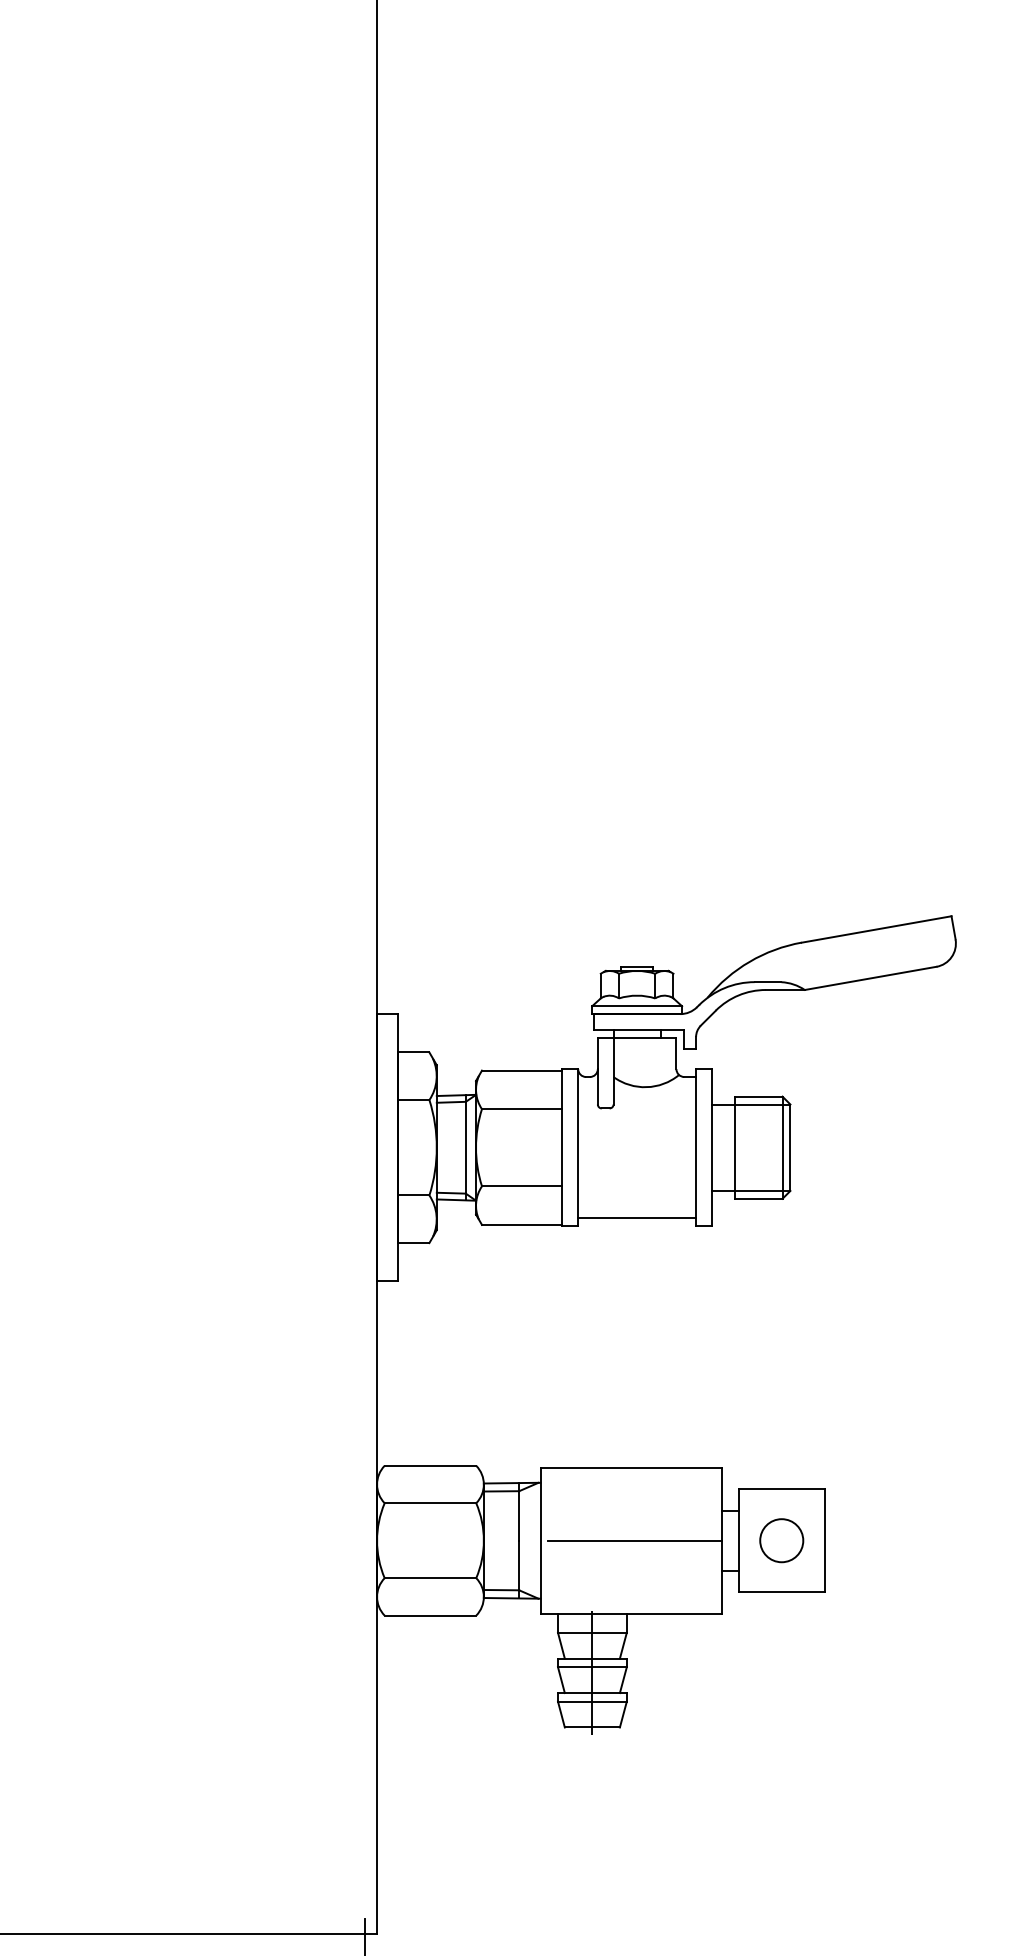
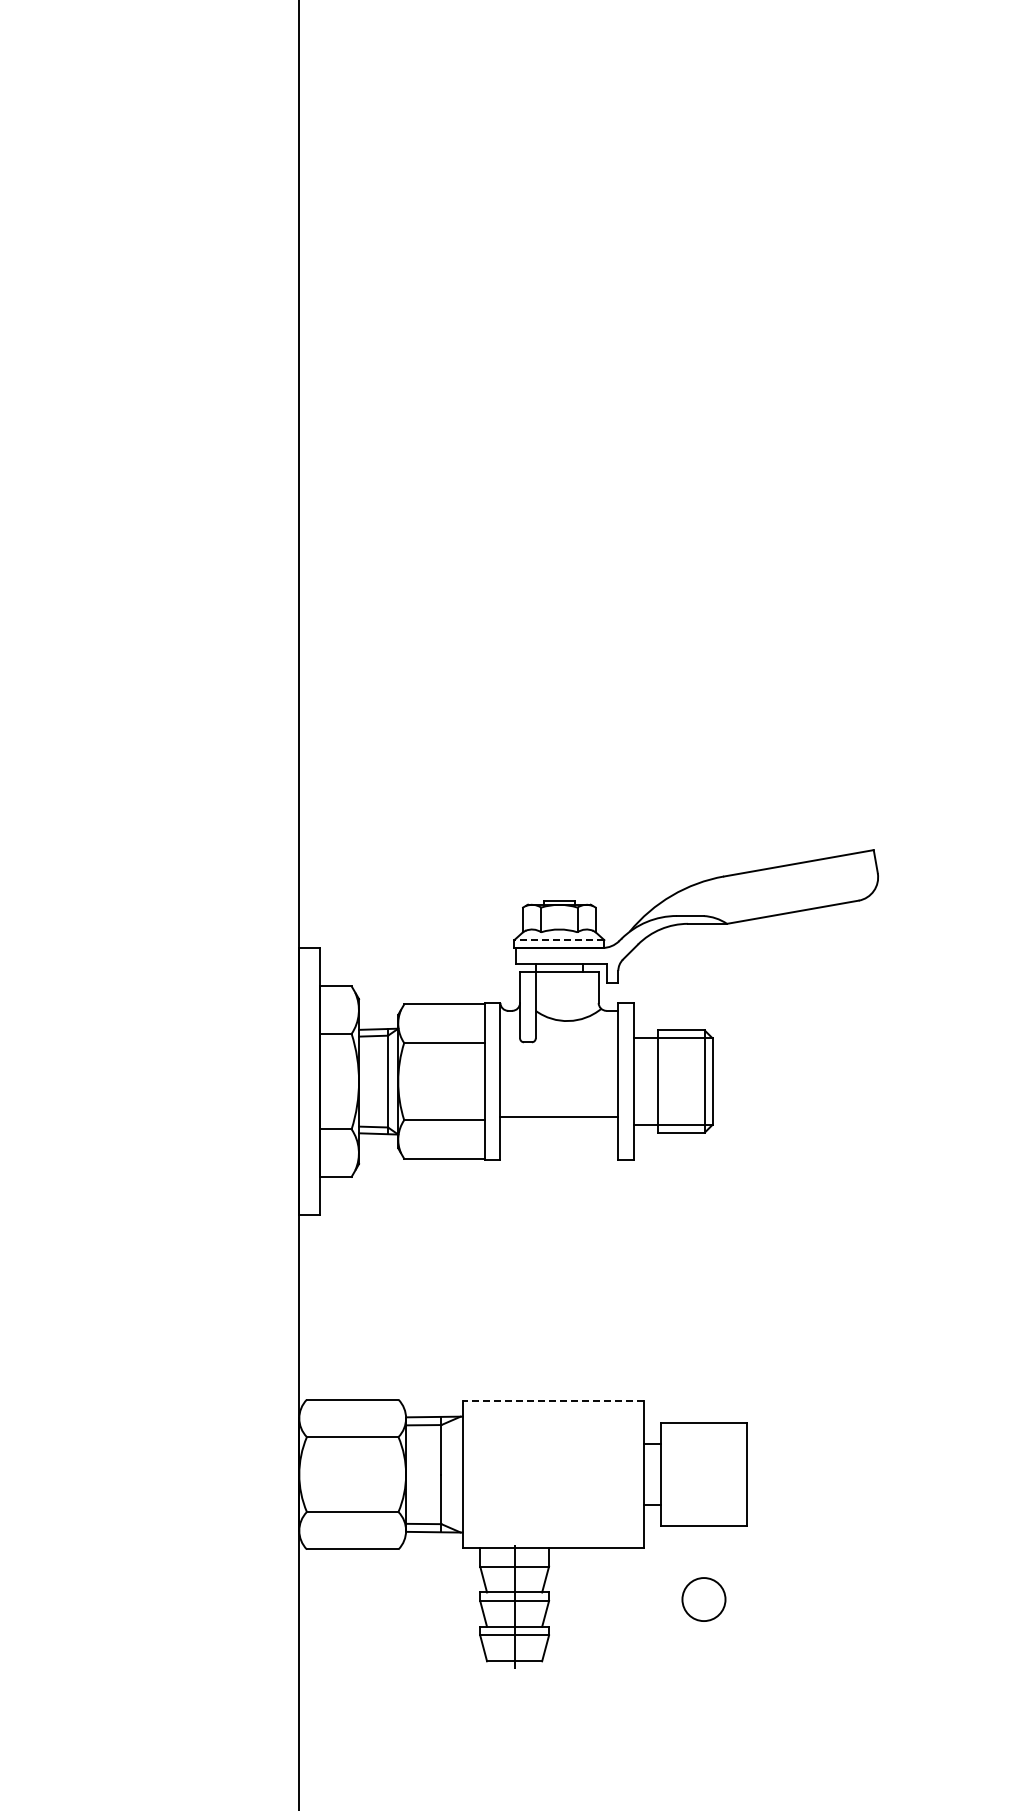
line: (637, 1006) -> (559, 940), solid -> dashed
line: (637, 1218) -> (559, 1117), moved
line: (630, 1467) -> (552, 1401), solid -> dashed
line: (634, 1540) -> (556, 1474), removed
circle: (781, 1540) -> (703, 1599), moved

